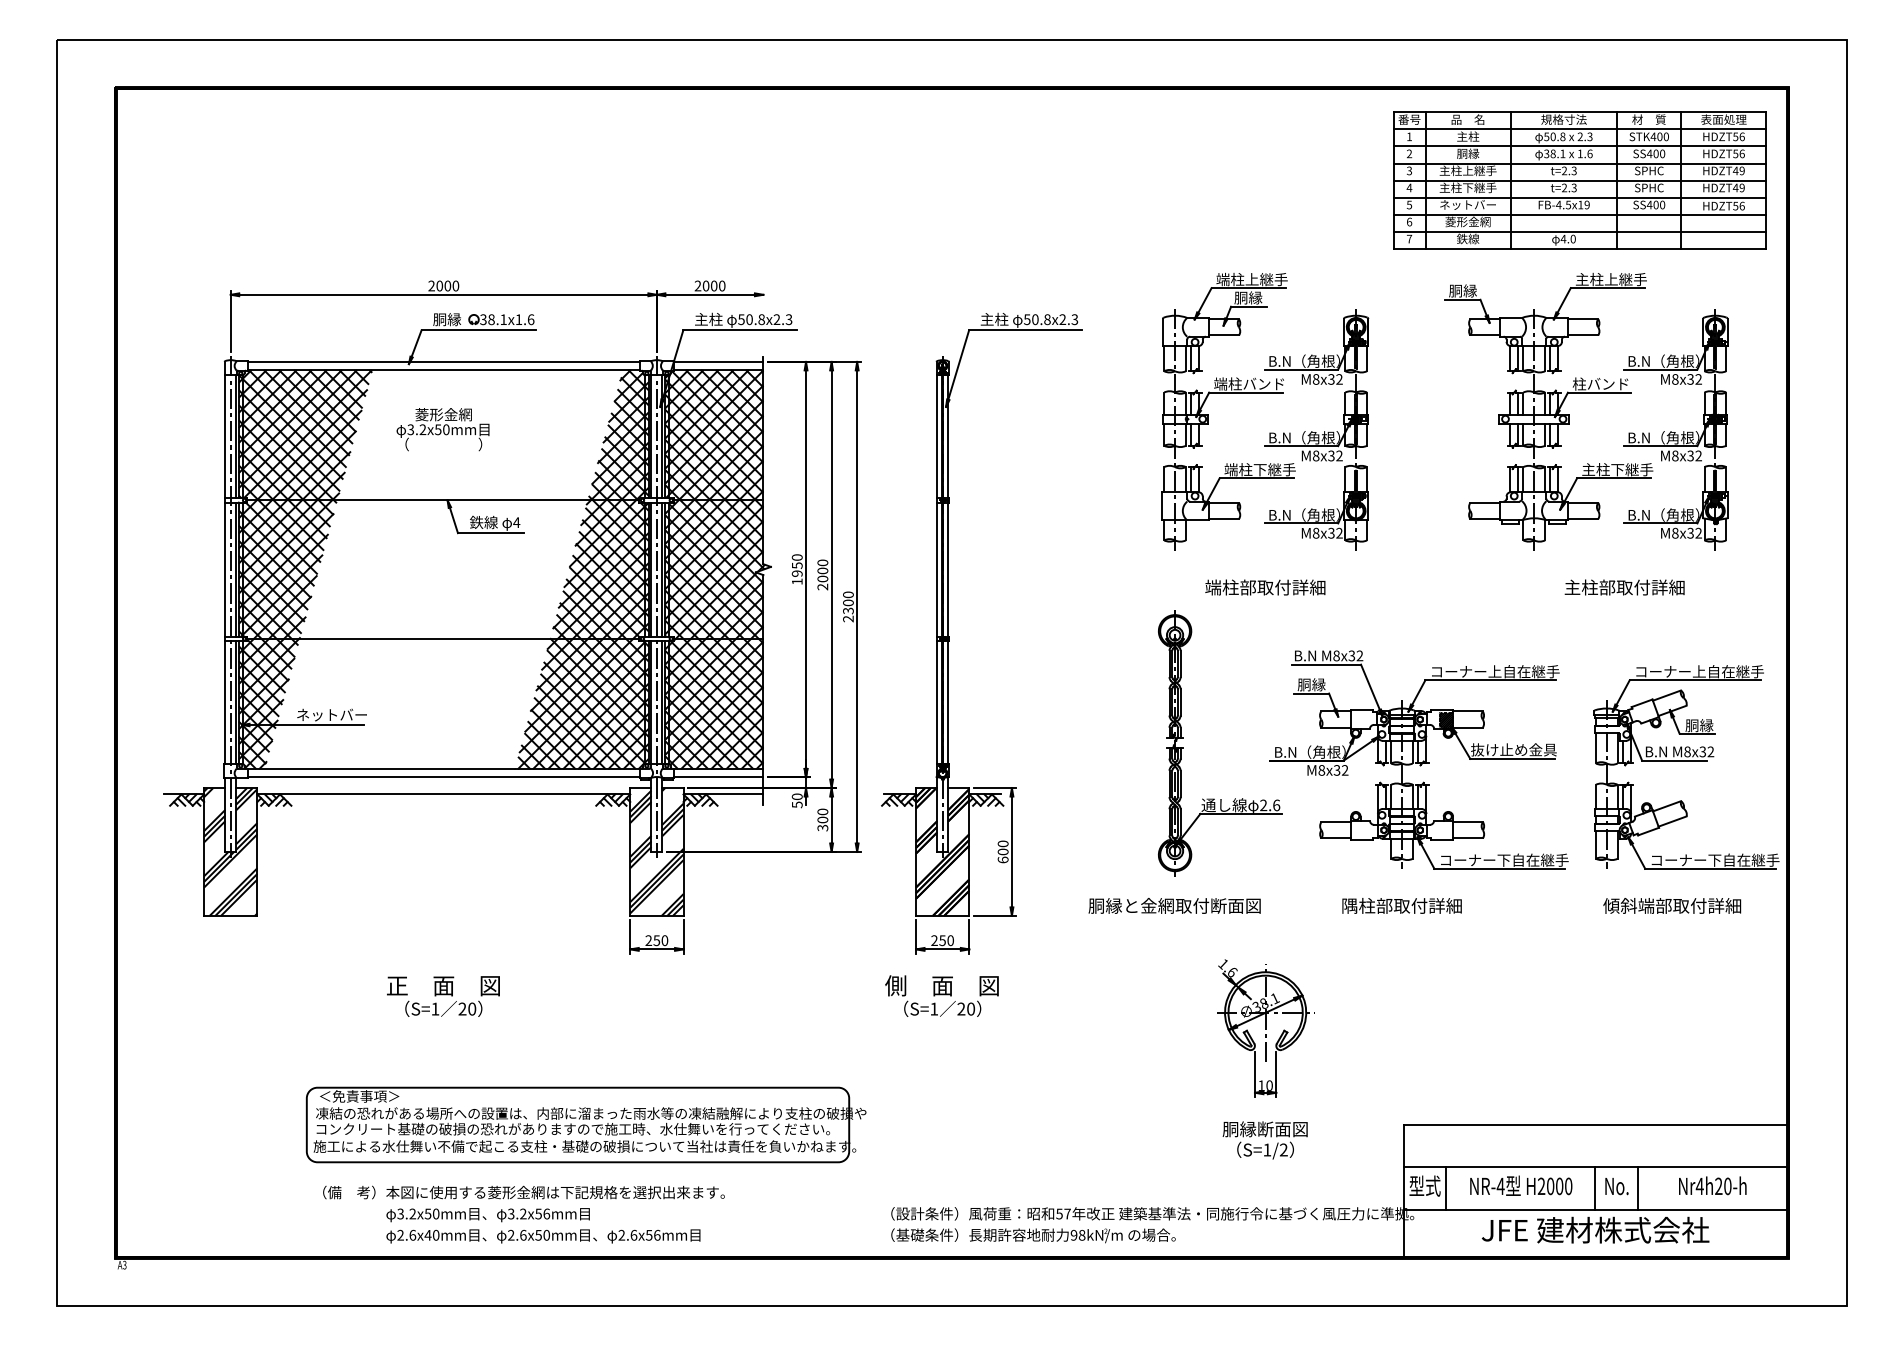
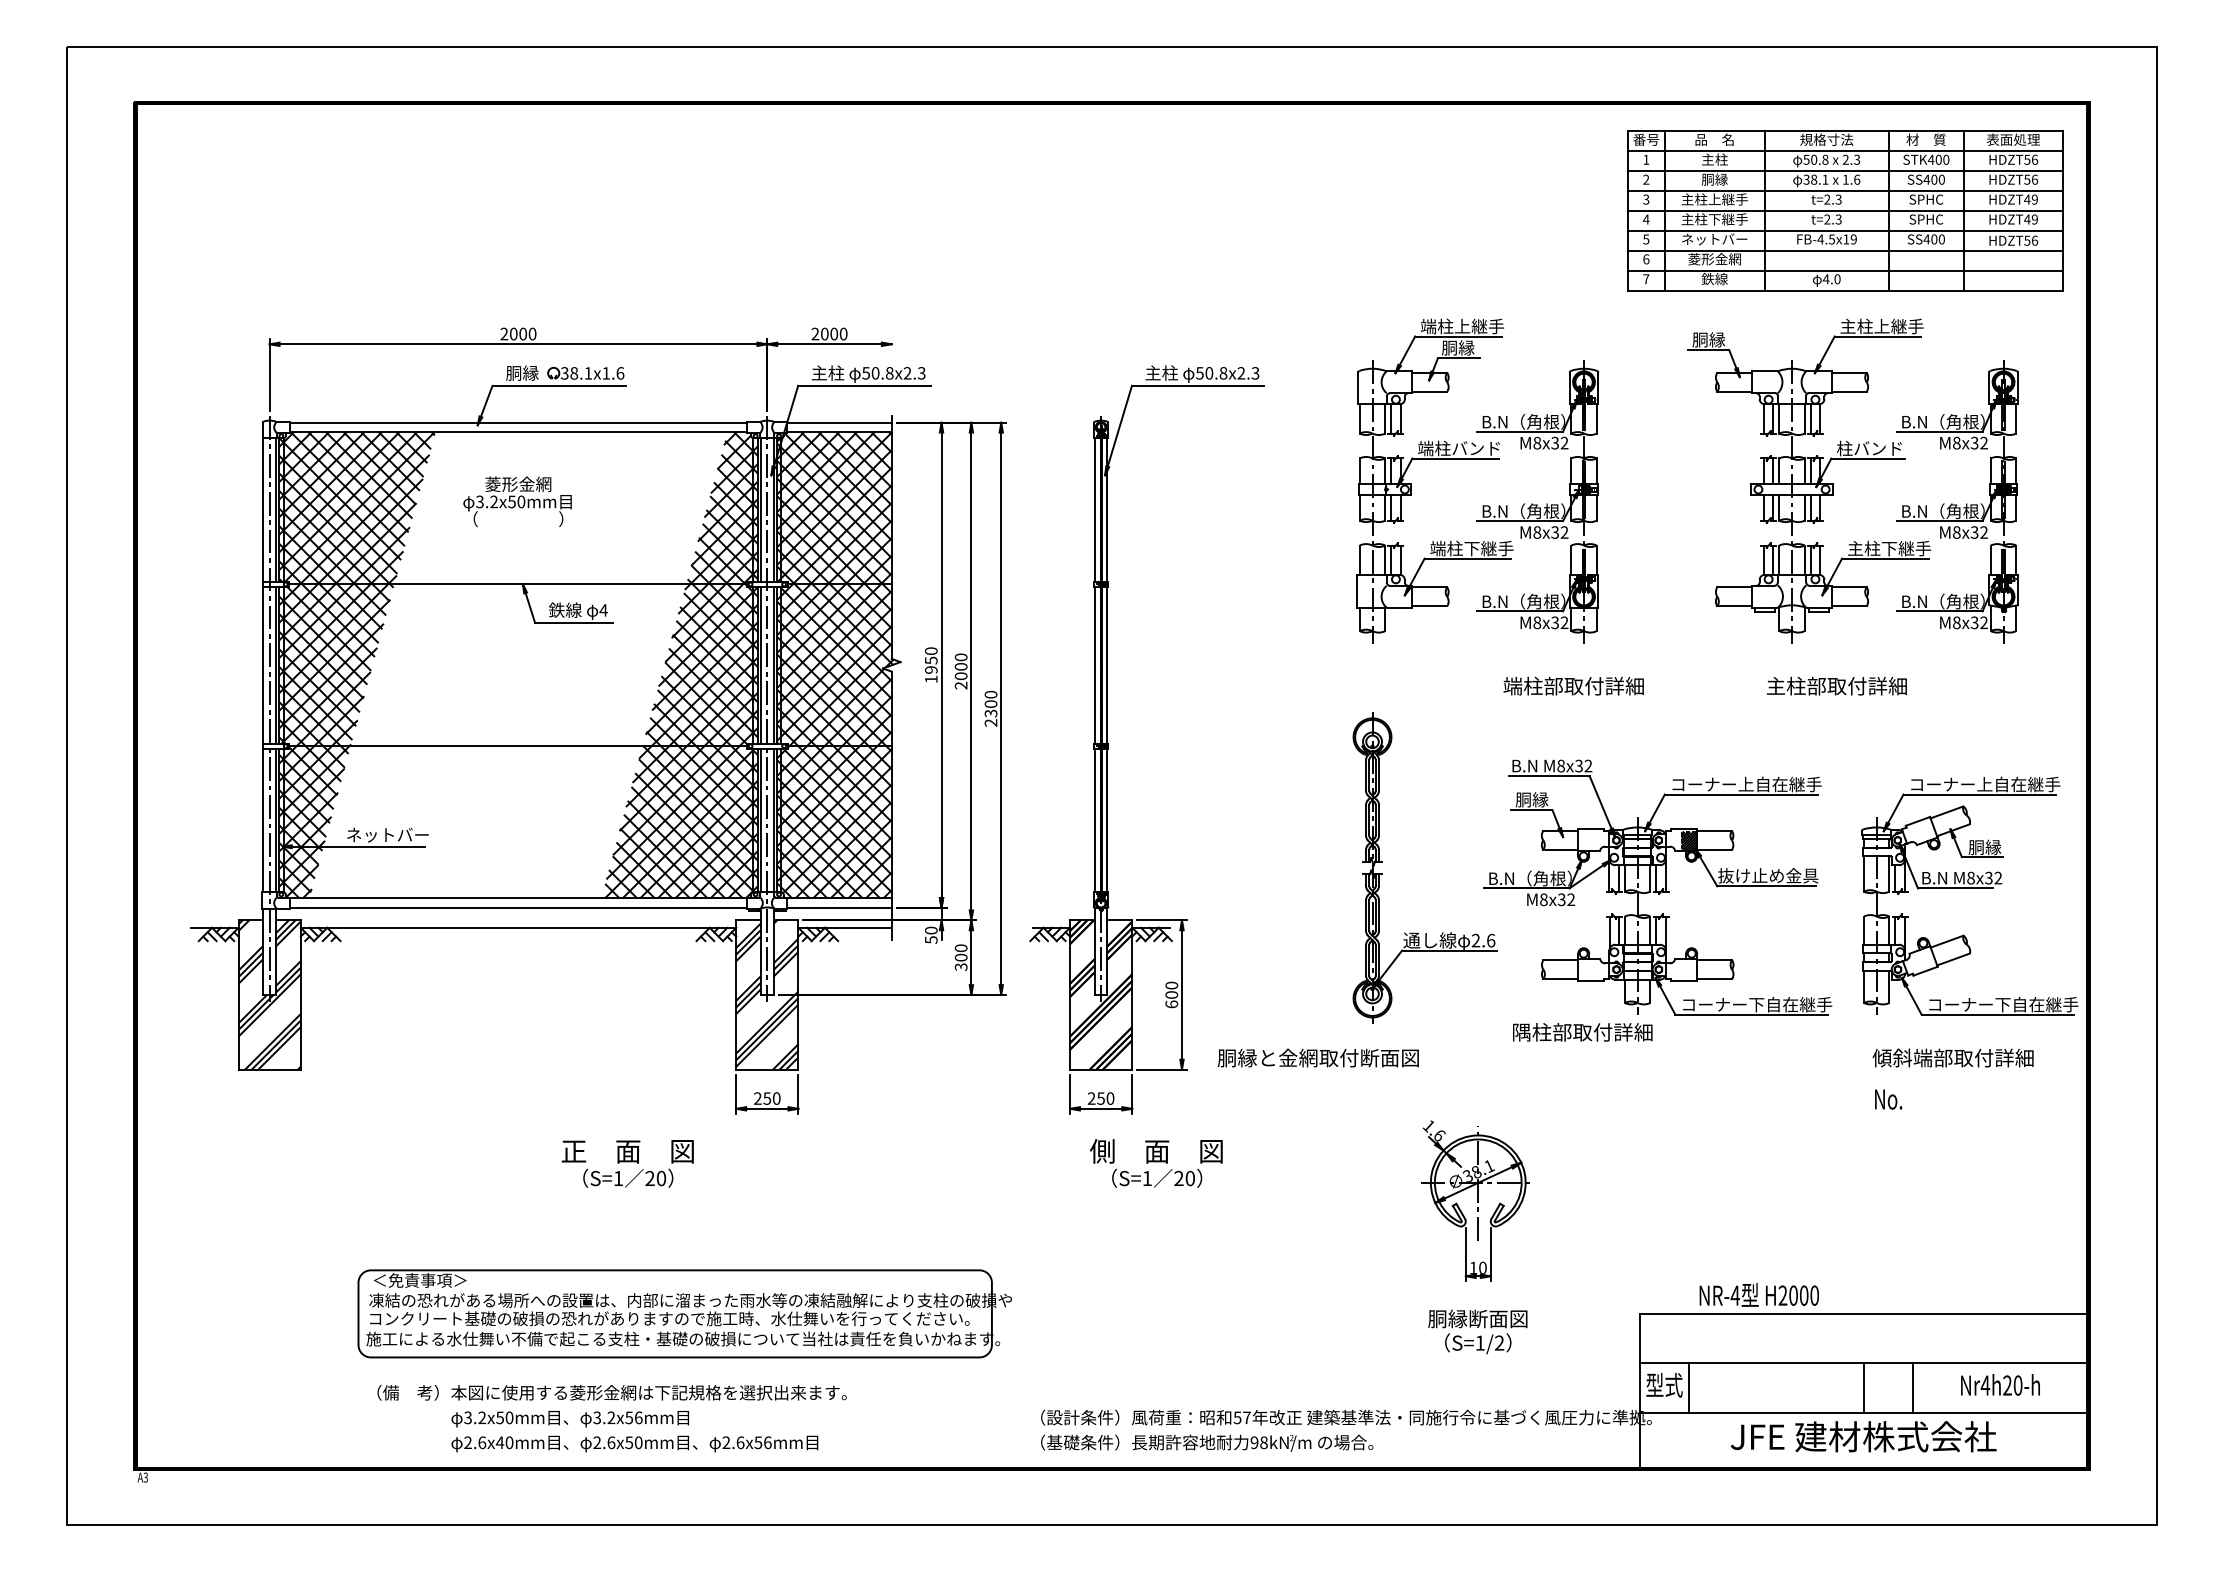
text: (1265, 587) -> (1573, 686), moved
text: (1624, 587) -> (1836, 686), moved
text: (1174, 905) -> (1318, 1057), moved
text: (1401, 905) -> (1582, 1031), moved
text: (941, 995) -> (1155, 1162), moved
text: (443, 996) -> (627, 1163), moved
text: (1521, 1185) -> (1759, 1294), moved
text: (1616, 1186) -> (1888, 1099), moved

